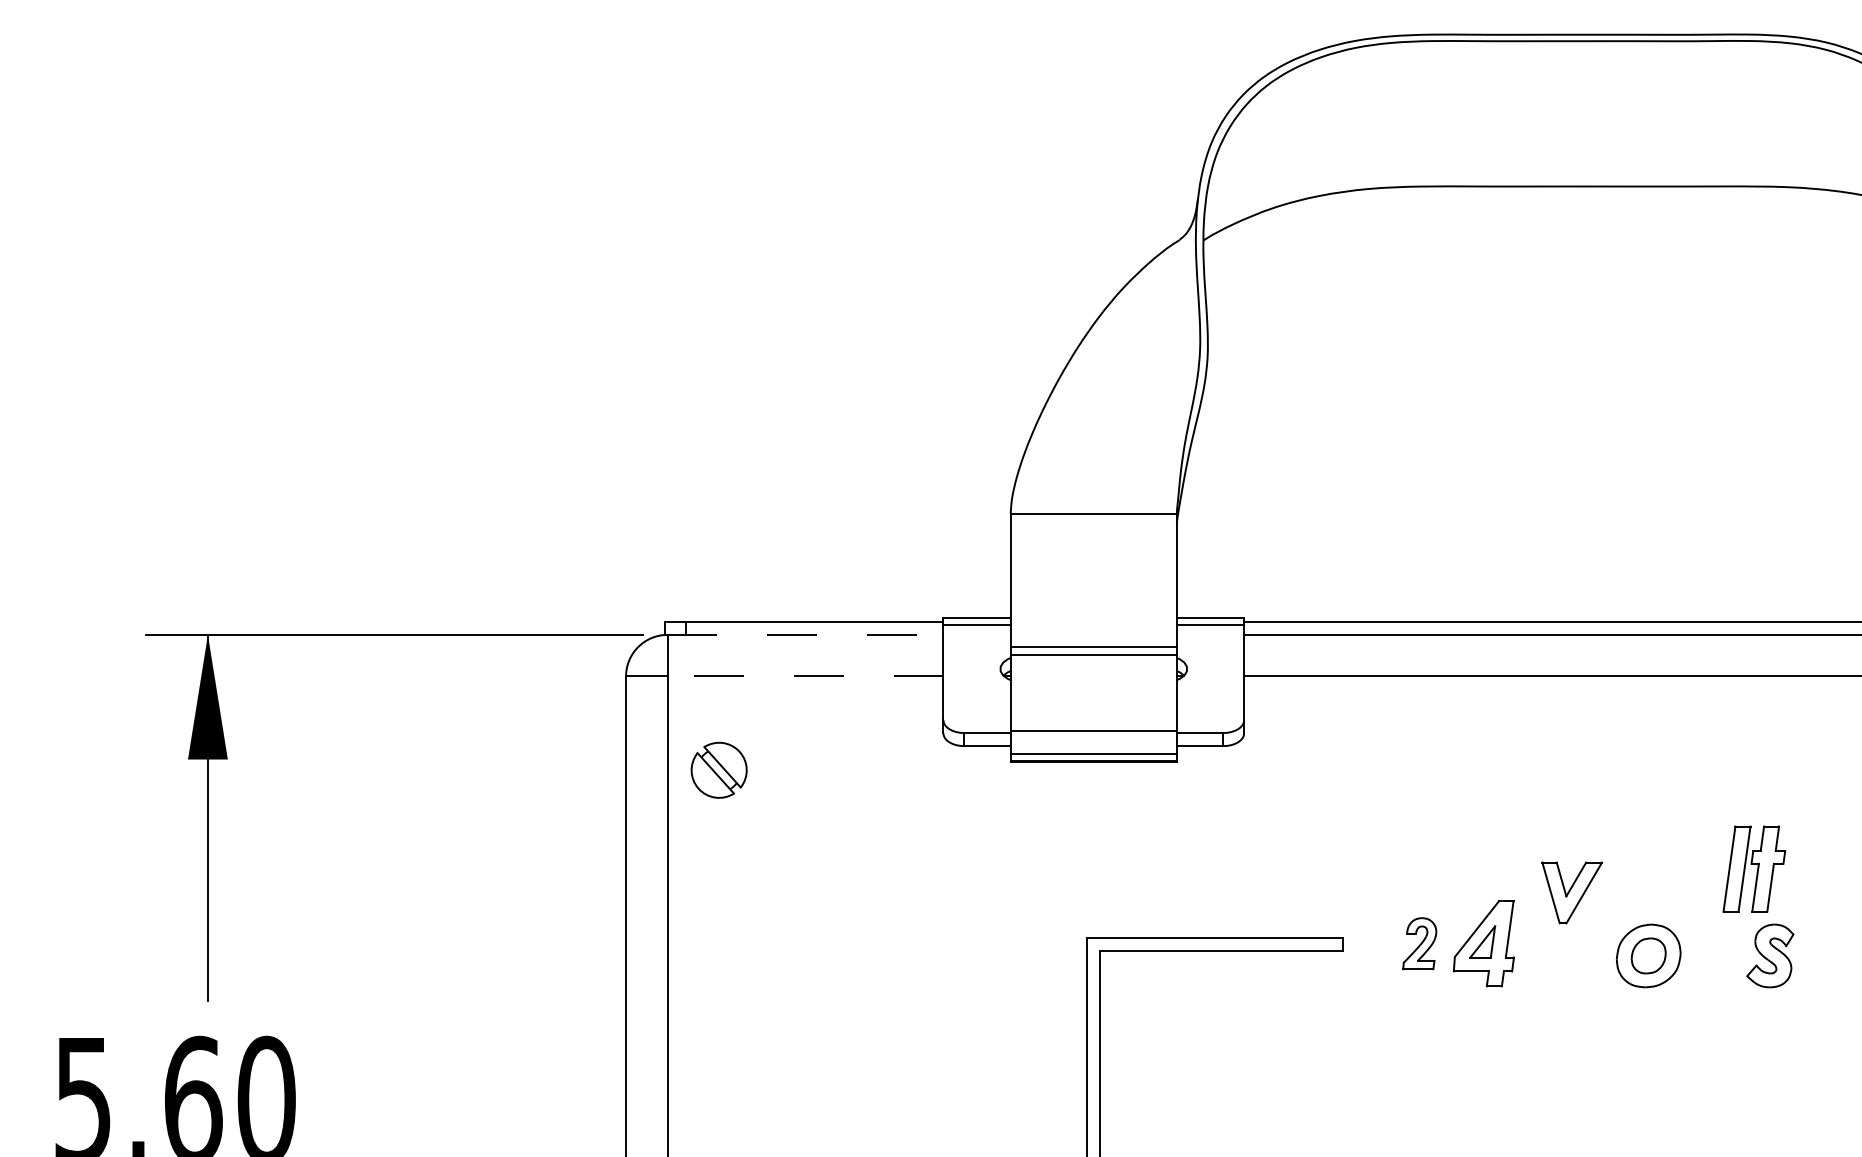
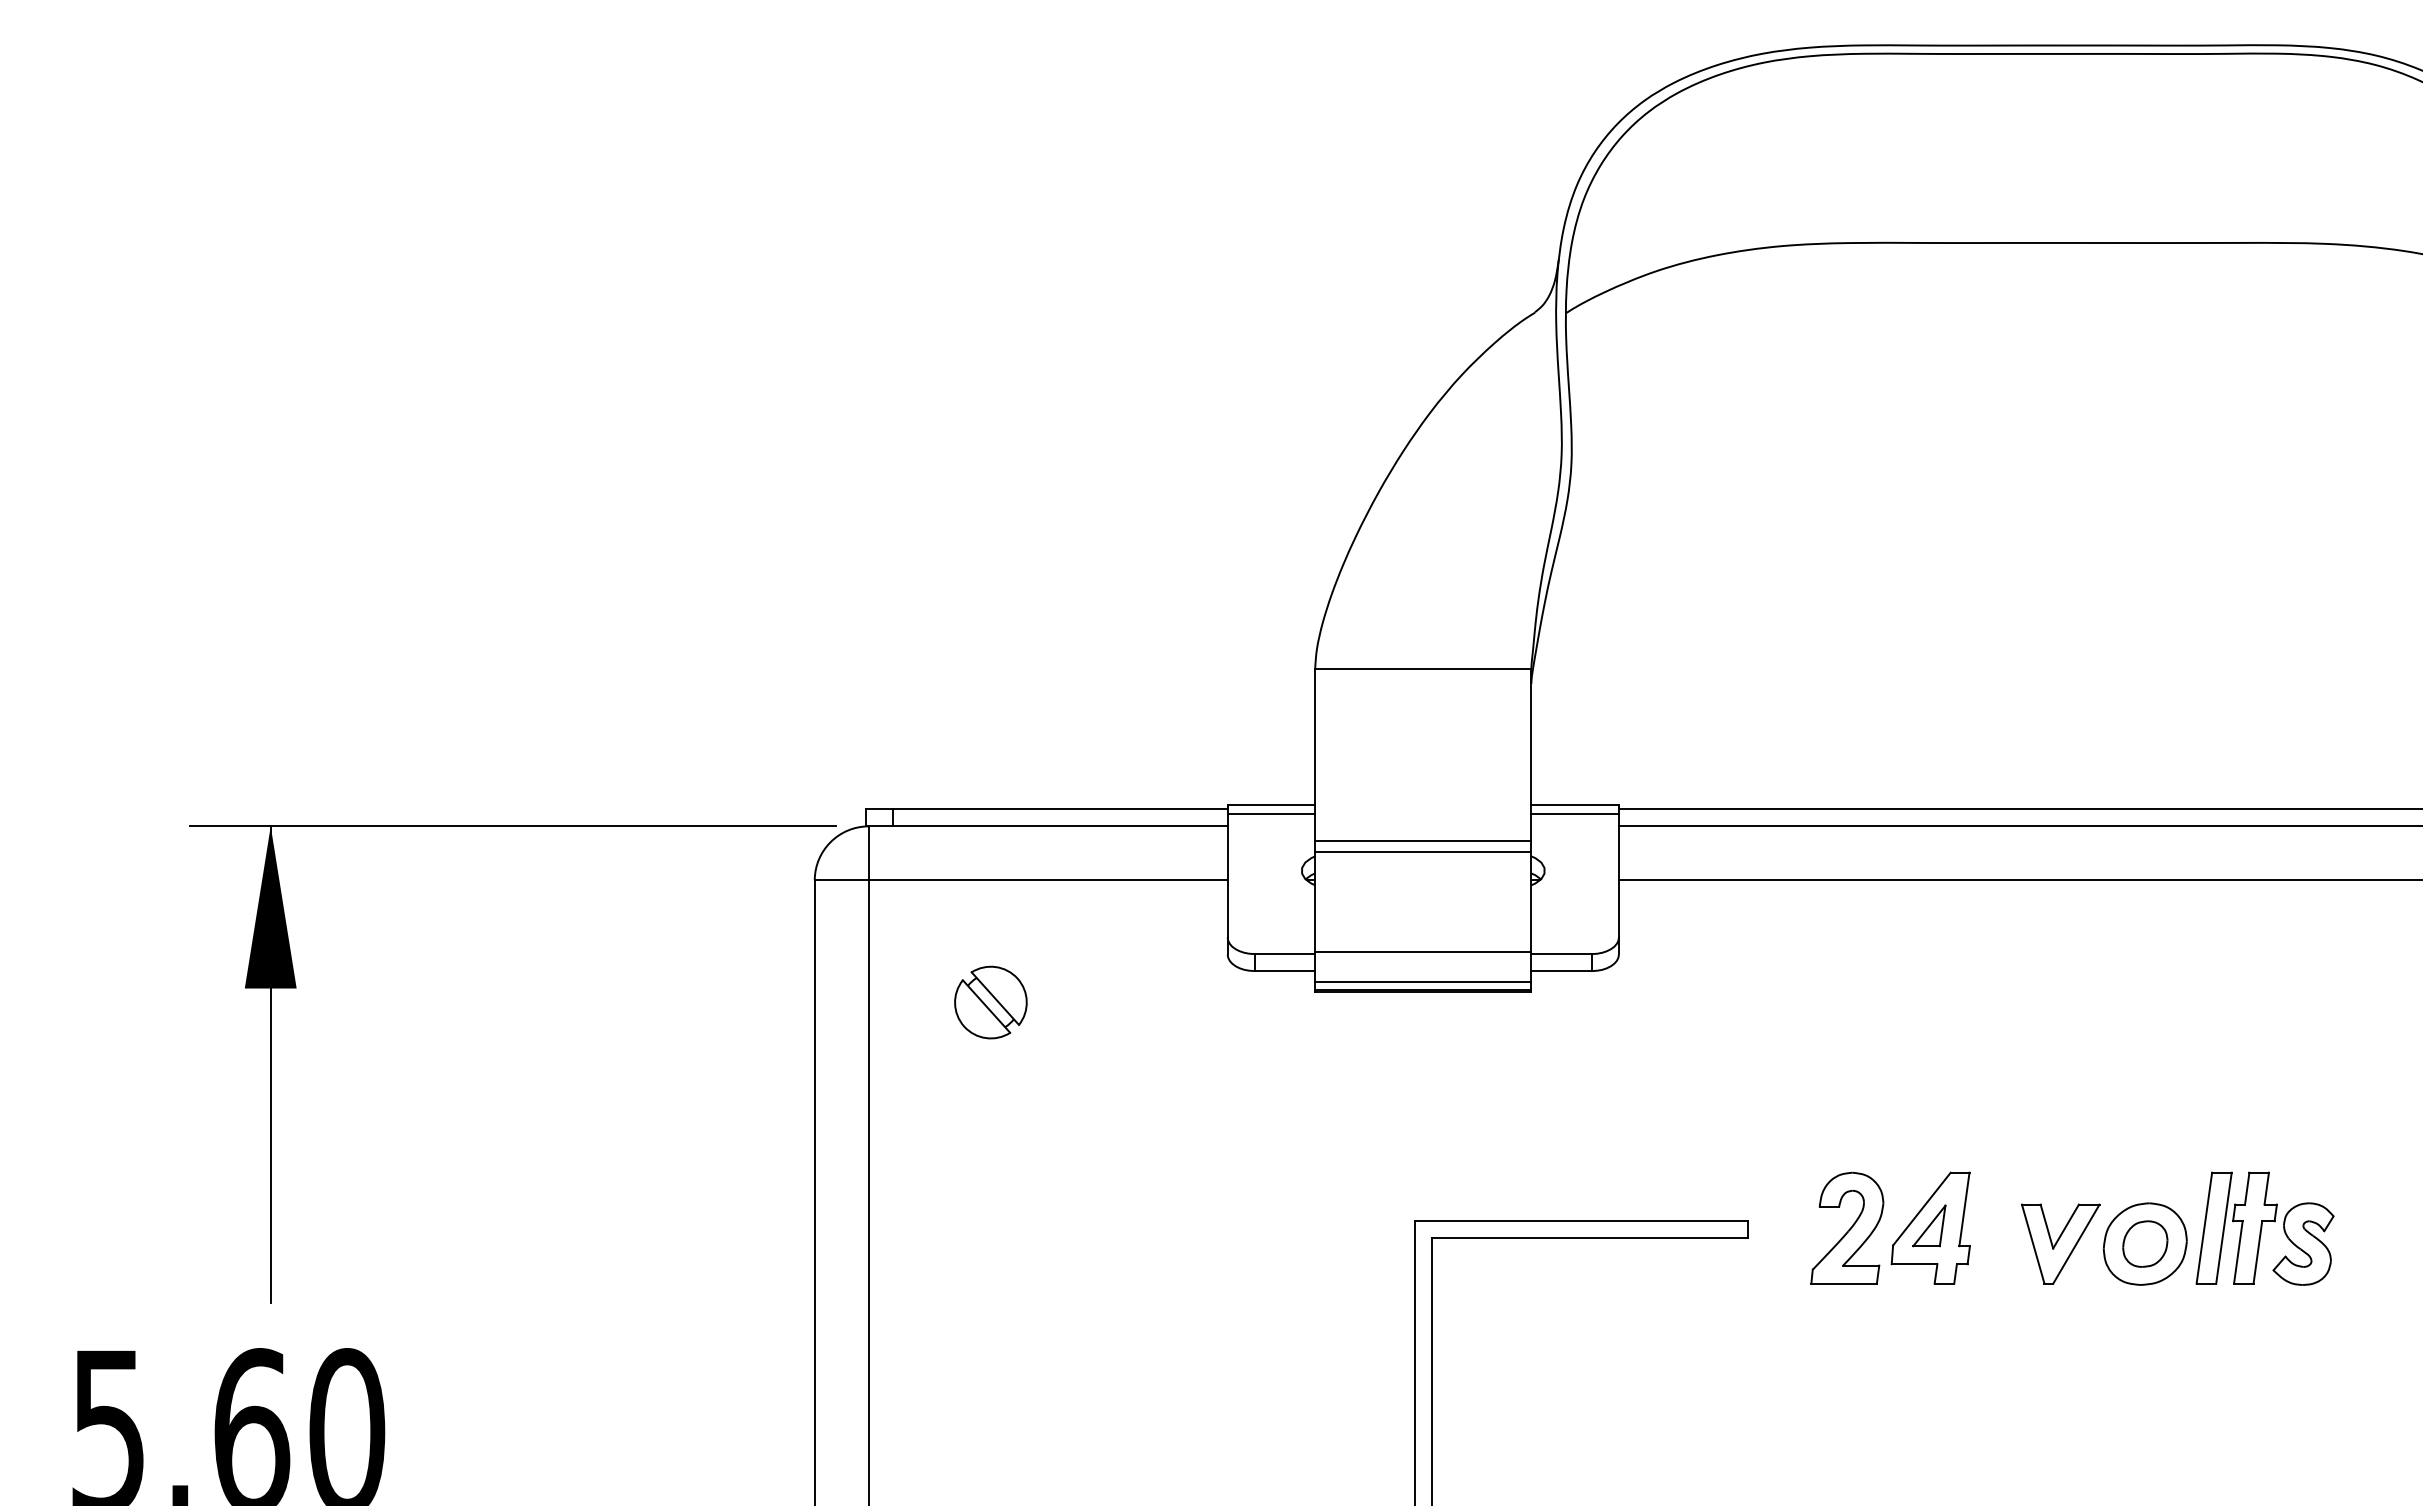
line: (805, 634) -> (1048, 826), dashed -> solid
line: (804, 676) -> (1047, 880), dashed -> solid
part: (718, 770) -> (990, 1002), moved
part: (1754, 868) -> (2236, 1227), moved
part: (1572, 892) -> (2060, 1243), moved
part: (1419, 943) -> (1847, 1227), size x1.67

